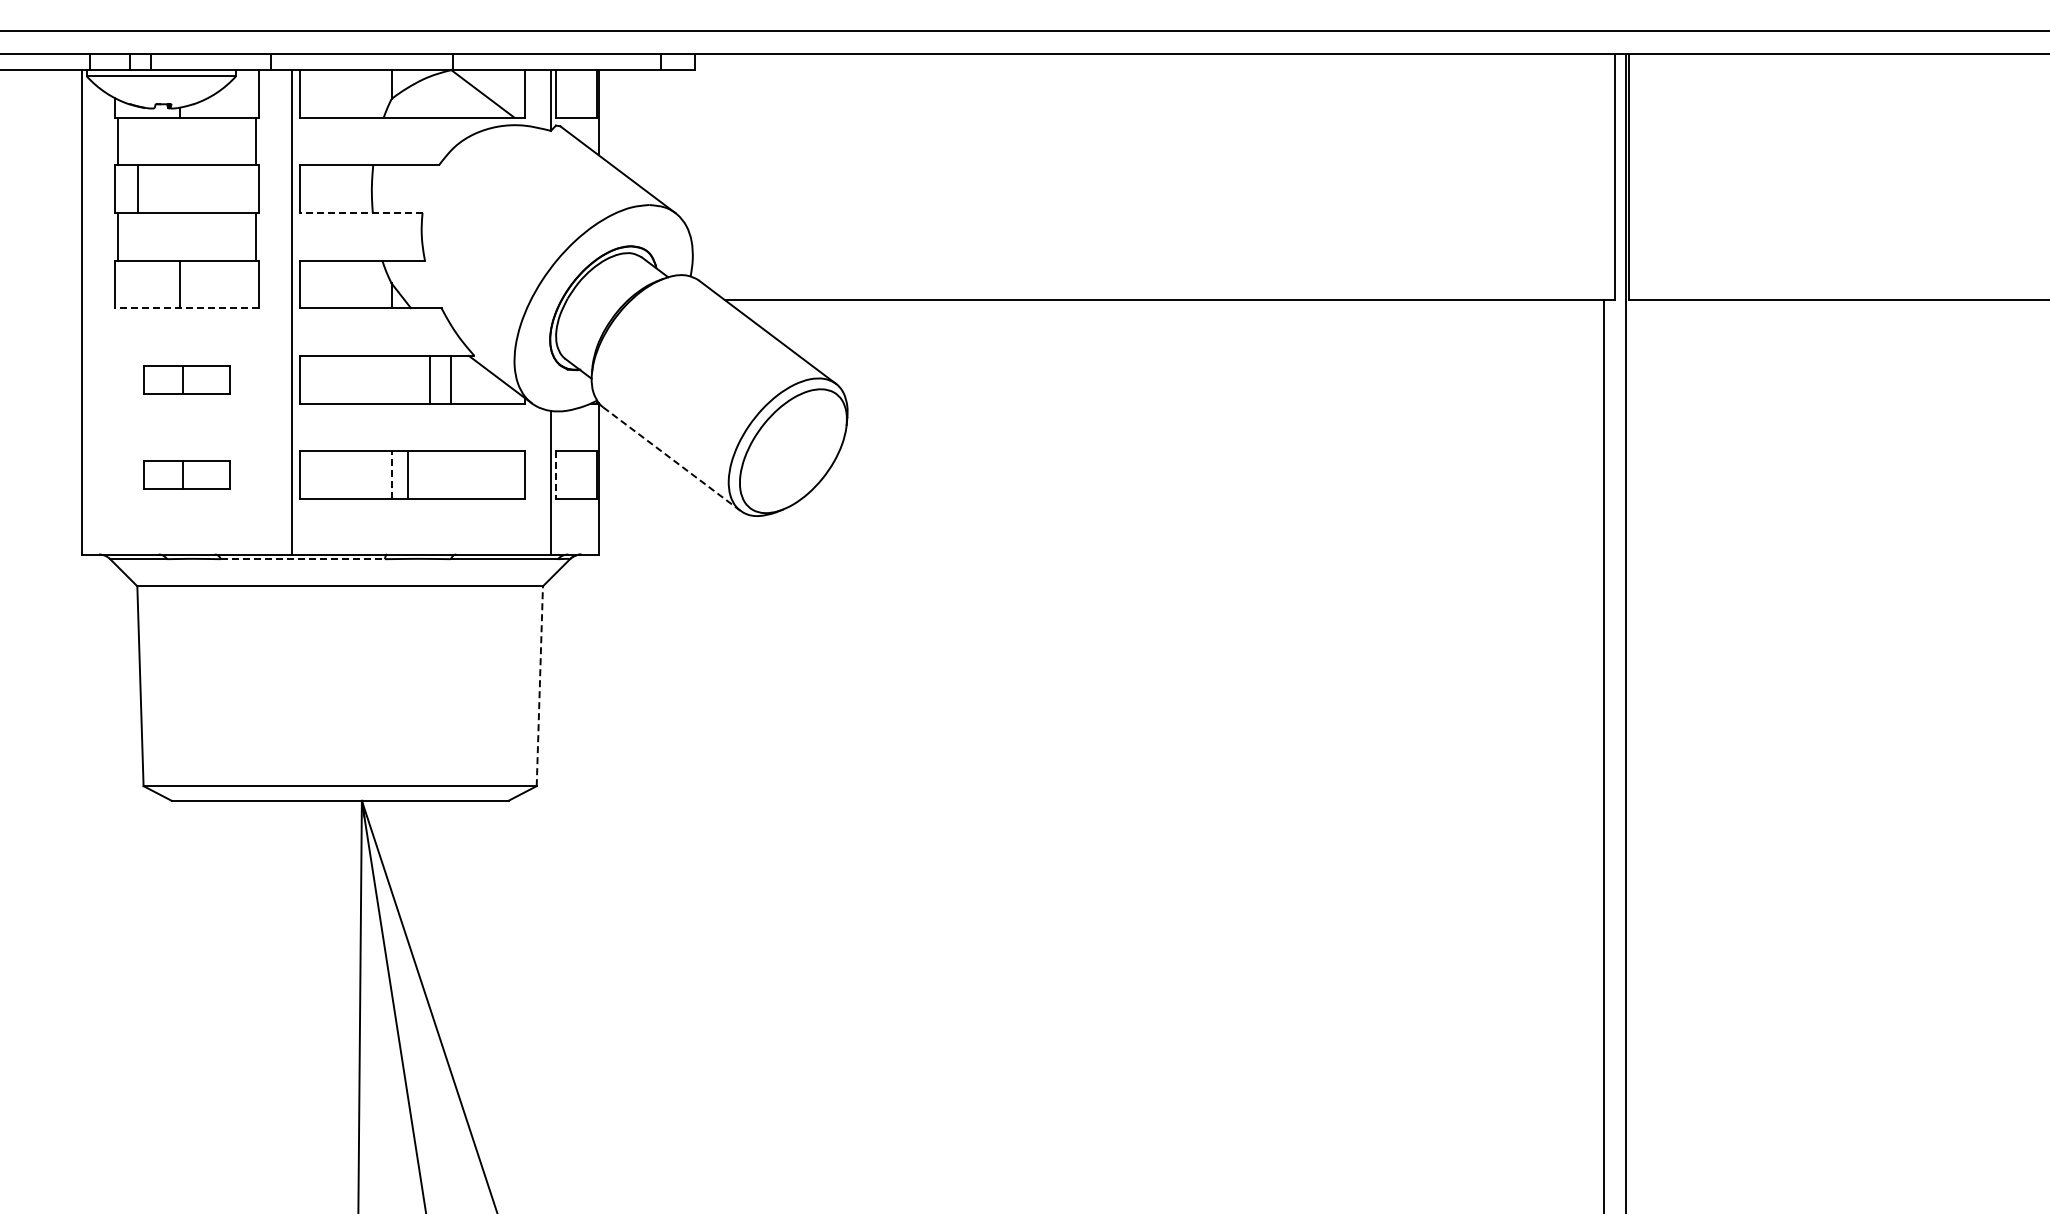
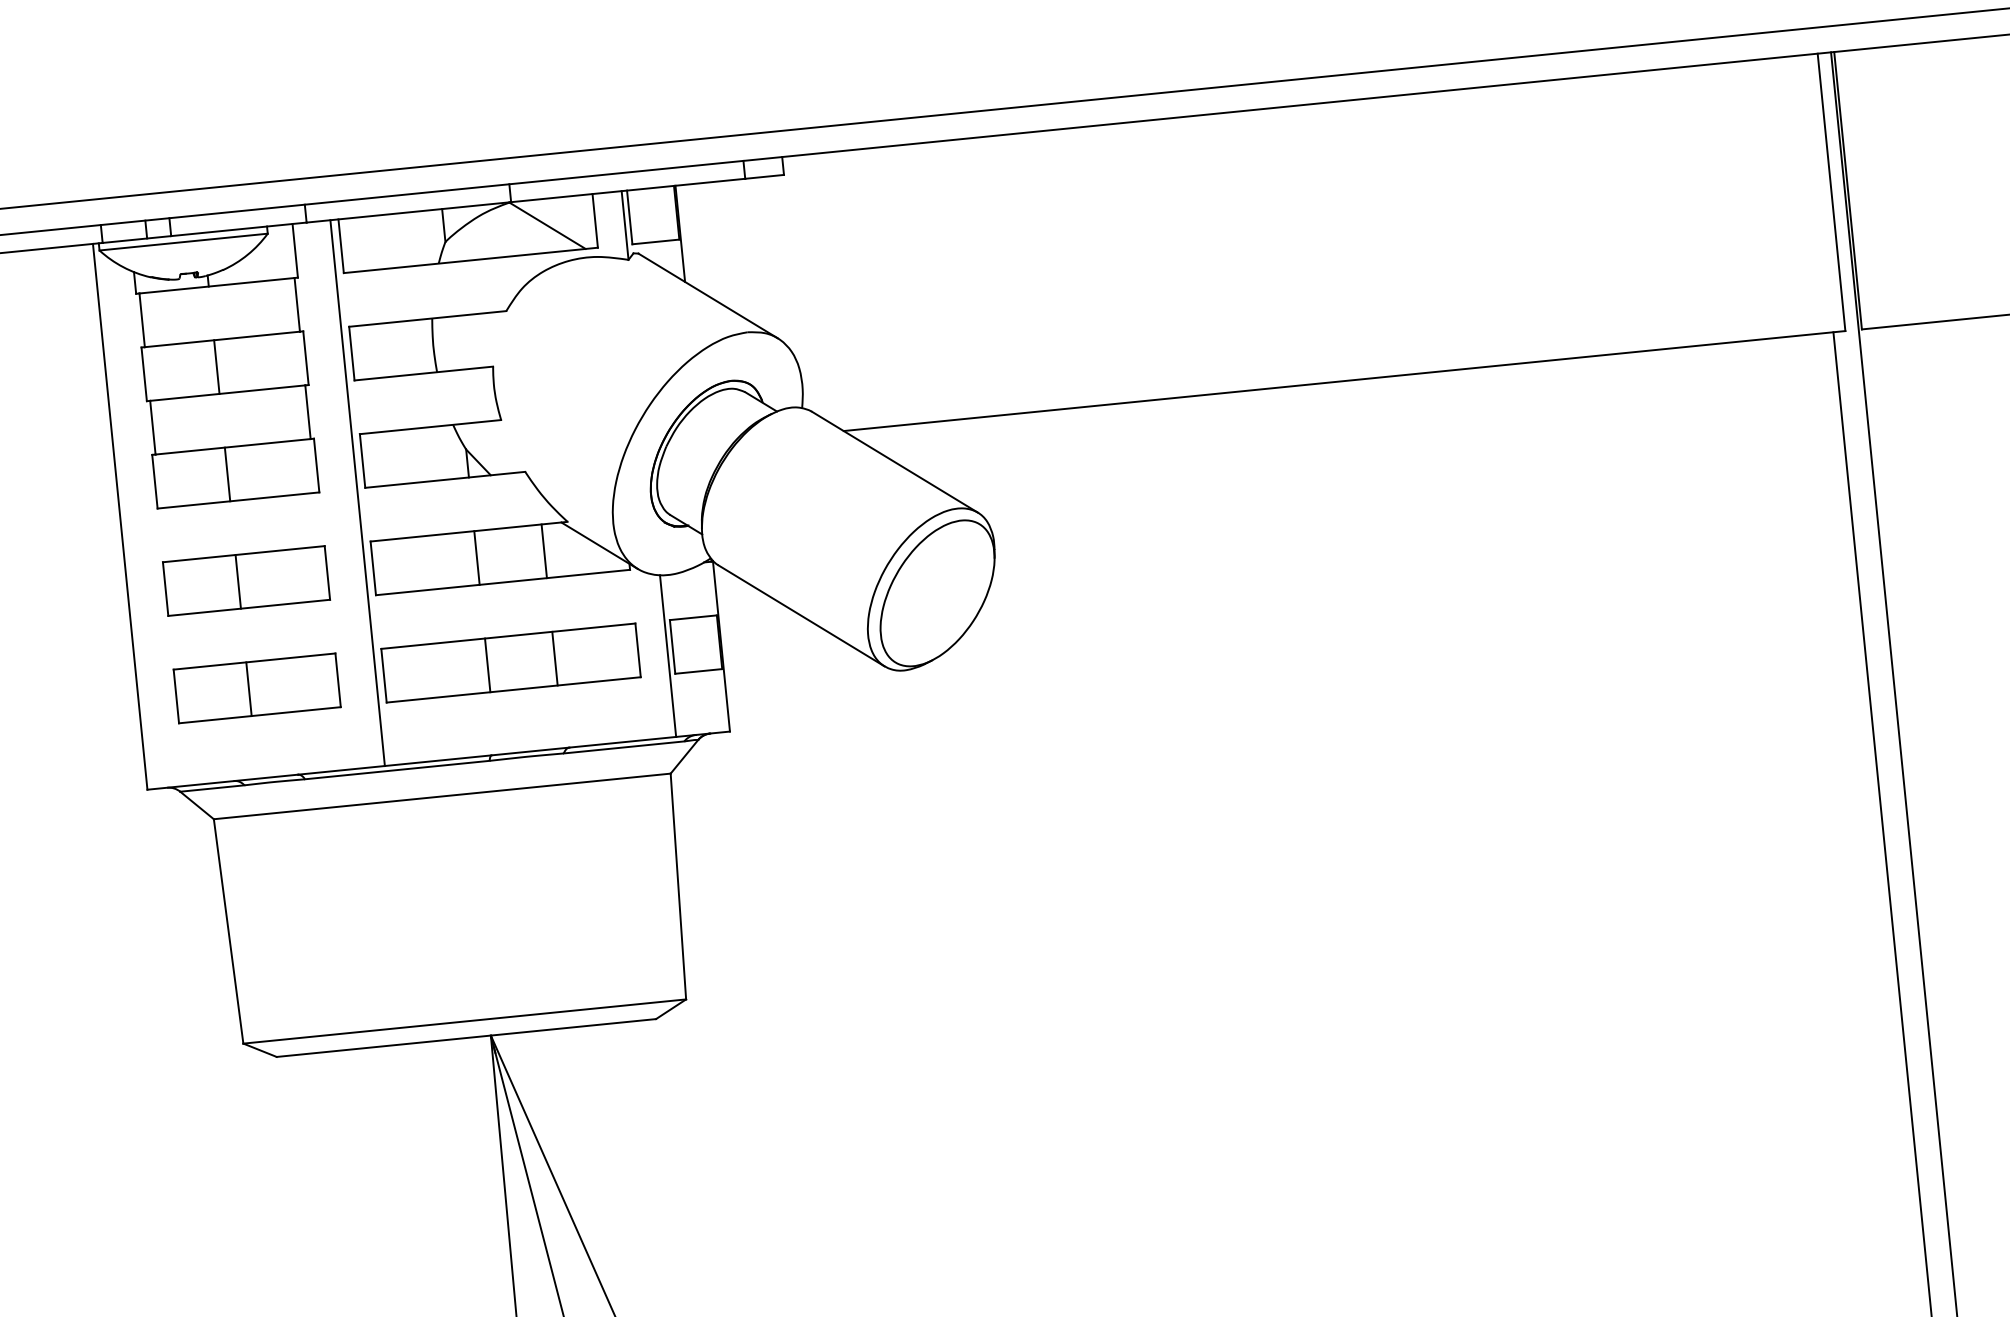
line: (137, 188) -> (216, 366), moved
line: (361, 212) -> (424, 373), dashed -> solid
line: (186, 308) -> (238, 500), dashed -> solid
part: (186, 379) -> (245, 580), size x1.67
line: (429, 379) -> (476, 557), moved
line: (671, 459) -> (801, 616), dashed -> solid
part: (186, 474) -> (256, 687), size x1.67
line: (408, 474) -> (555, 658), moved
line: (391, 475) -> (487, 665), dashed -> solid
line: (555, 475) -> (672, 647), dashed -> solid
line: (302, 559) -> (396, 770), dashed -> solid
line: (539, 686) -> (678, 886), dashed -> solid

